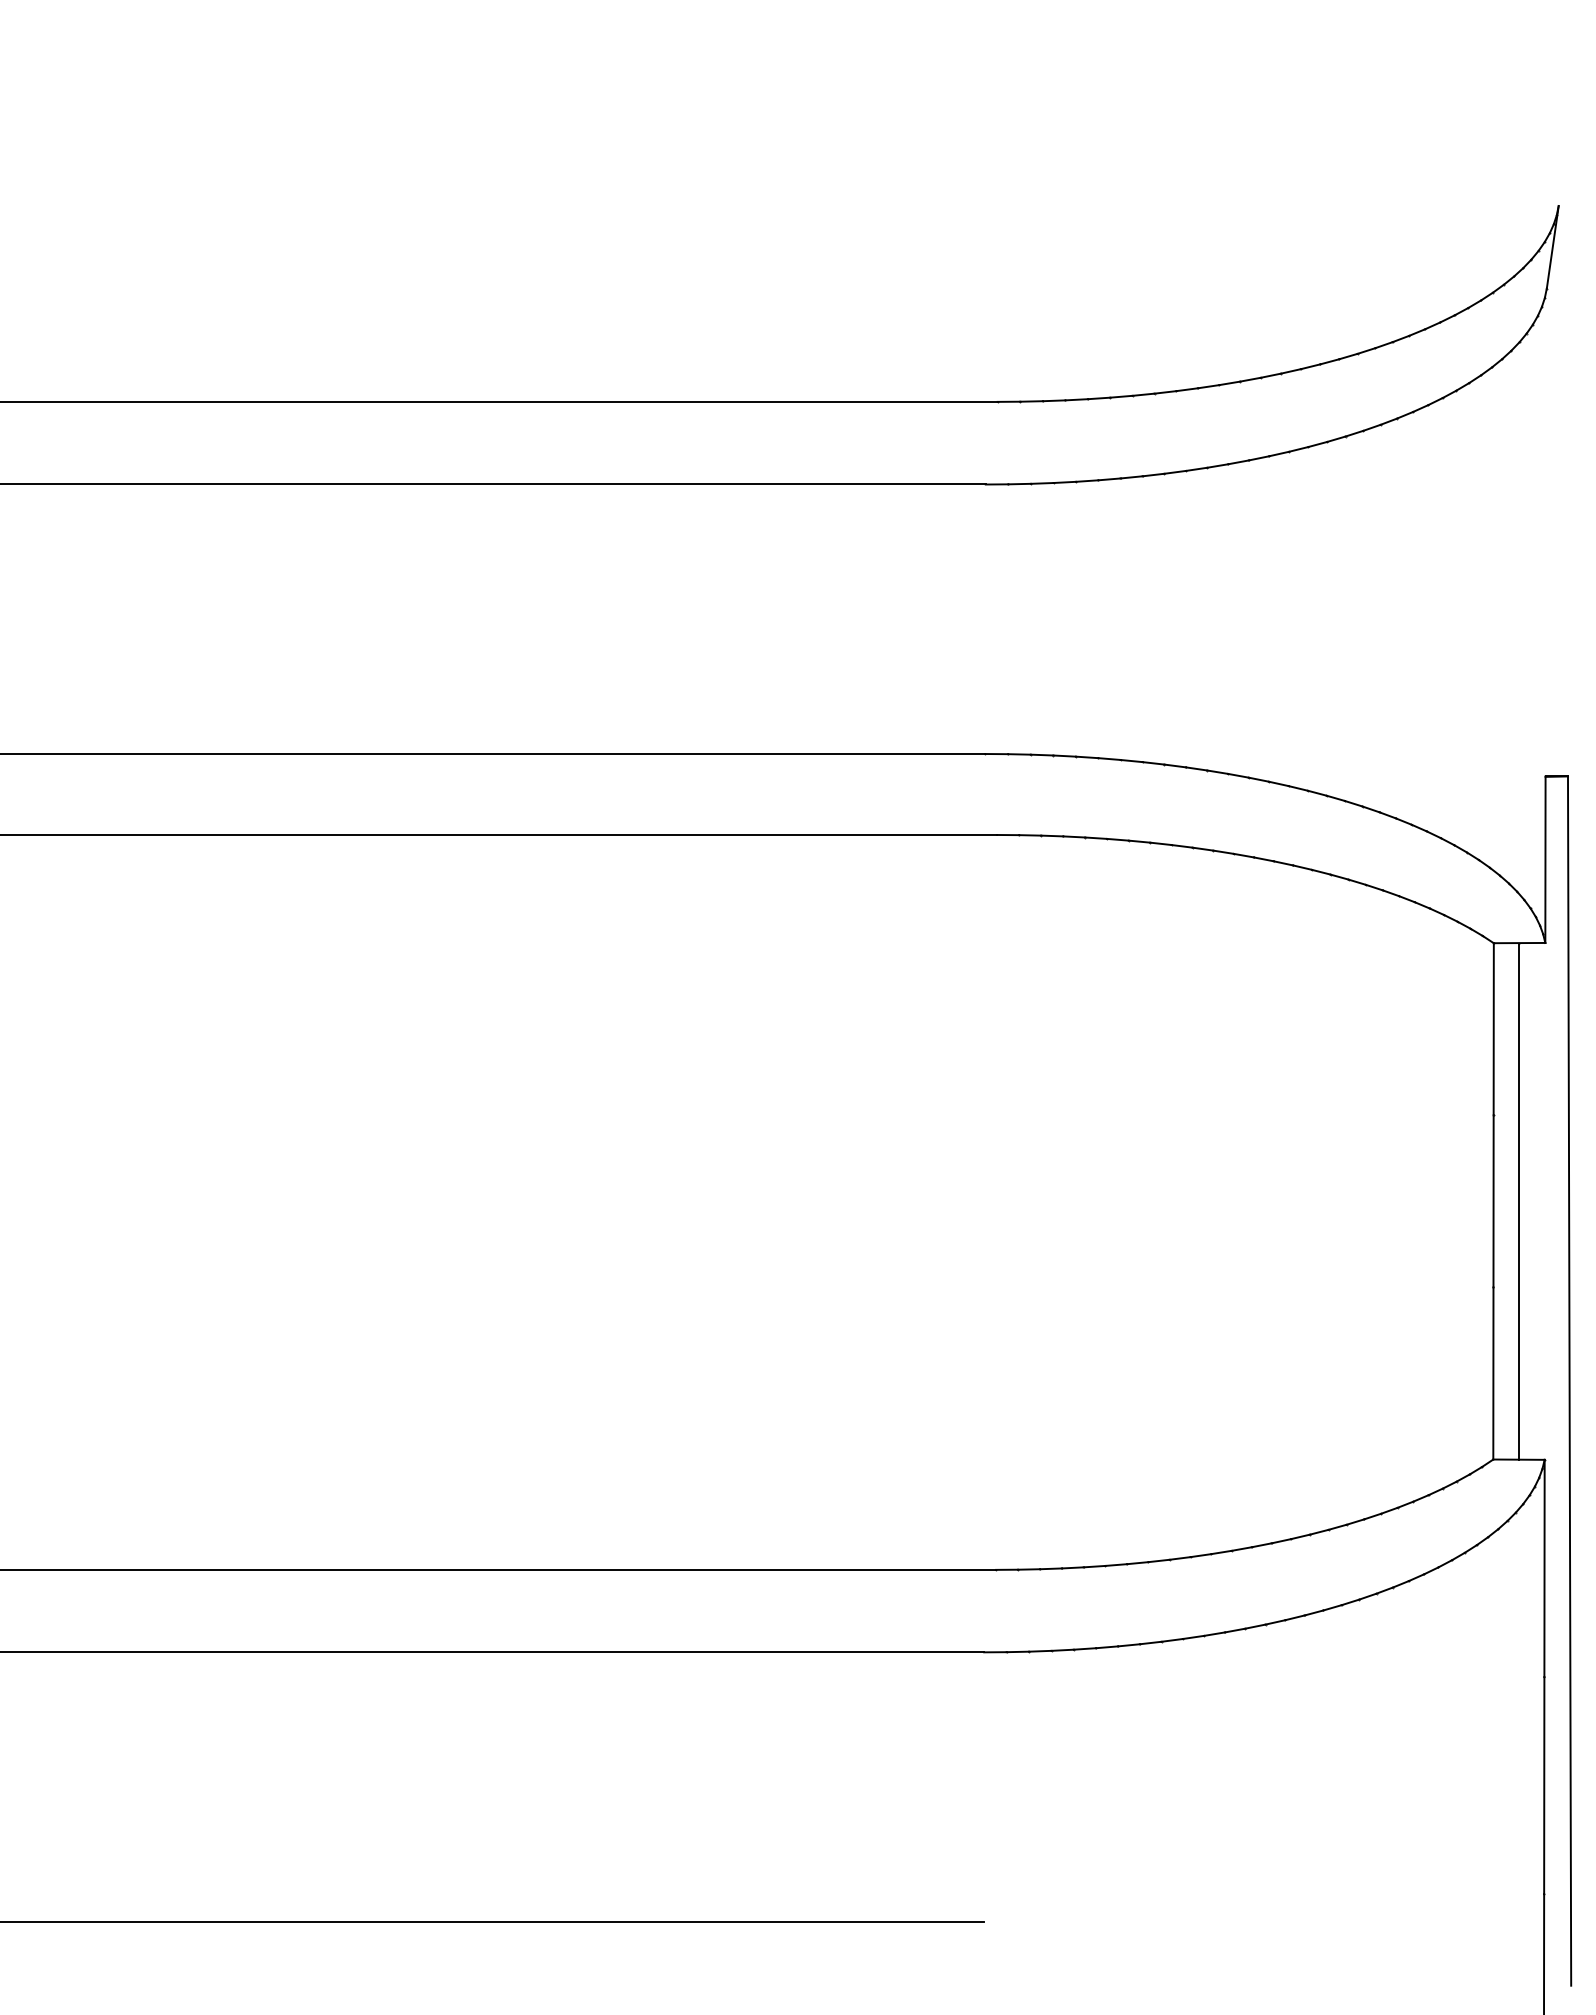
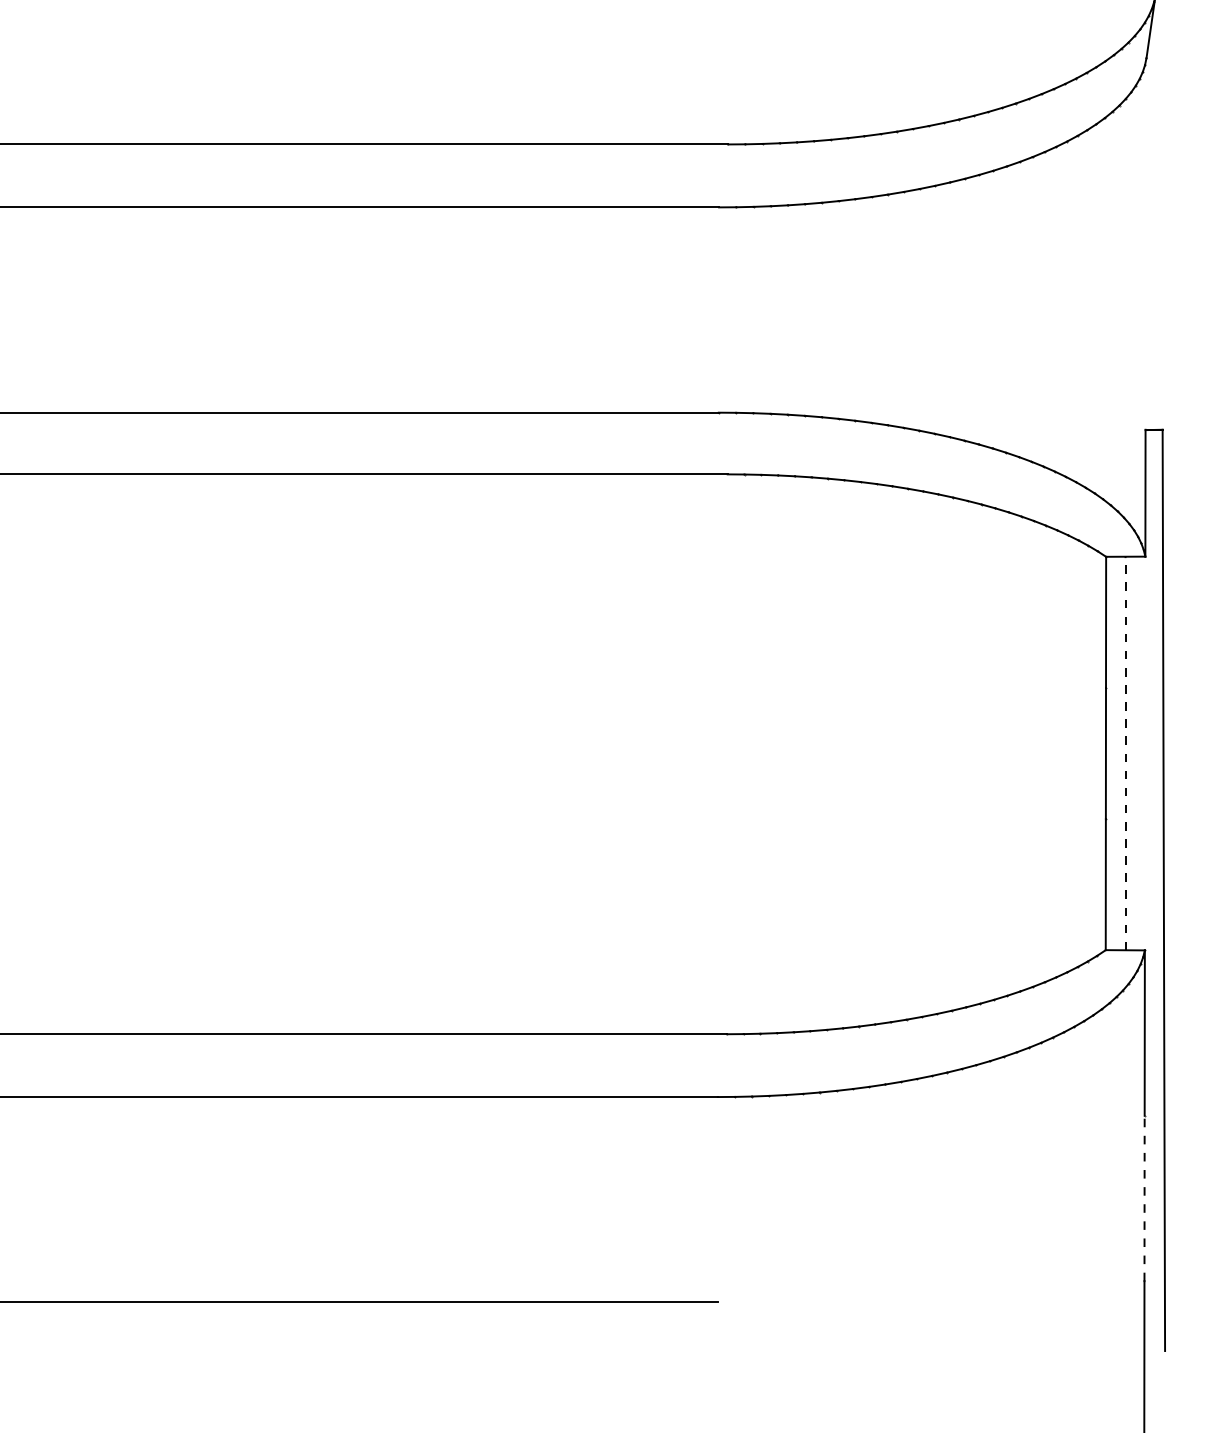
line: (1519, 1201) -> (1125, 753), solid -> dashed
line: (1544, 1785) -> (1144, 1198), solid -> dashed

